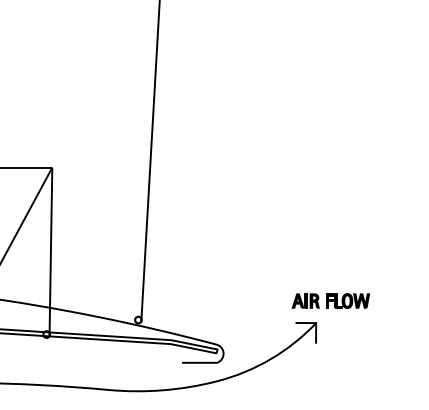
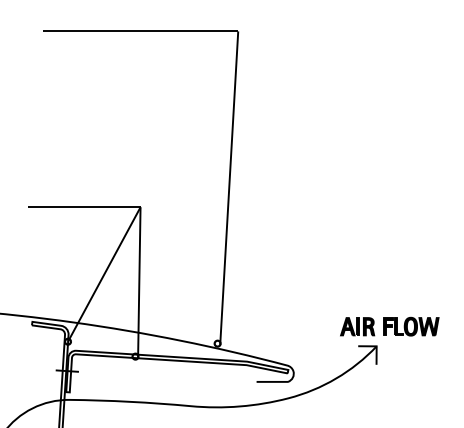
part: (330, 300) -> (389, 326), size x1.43

